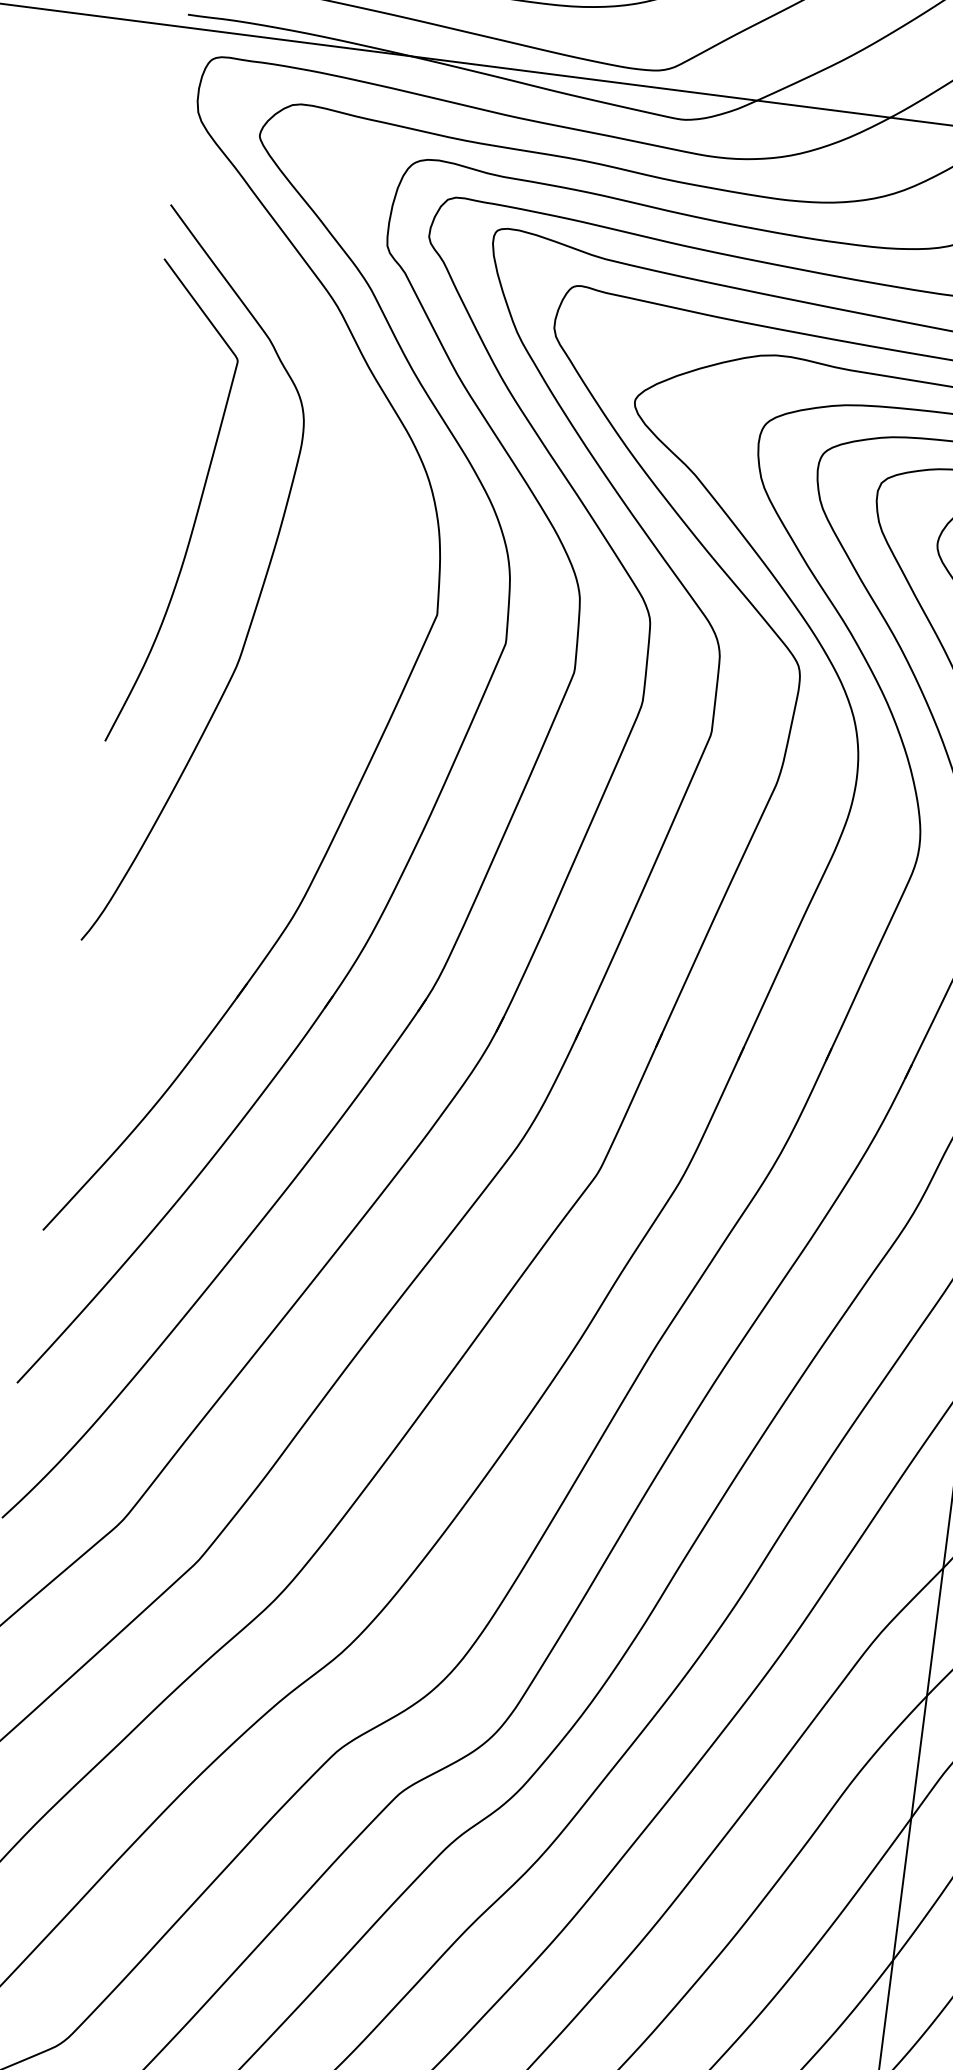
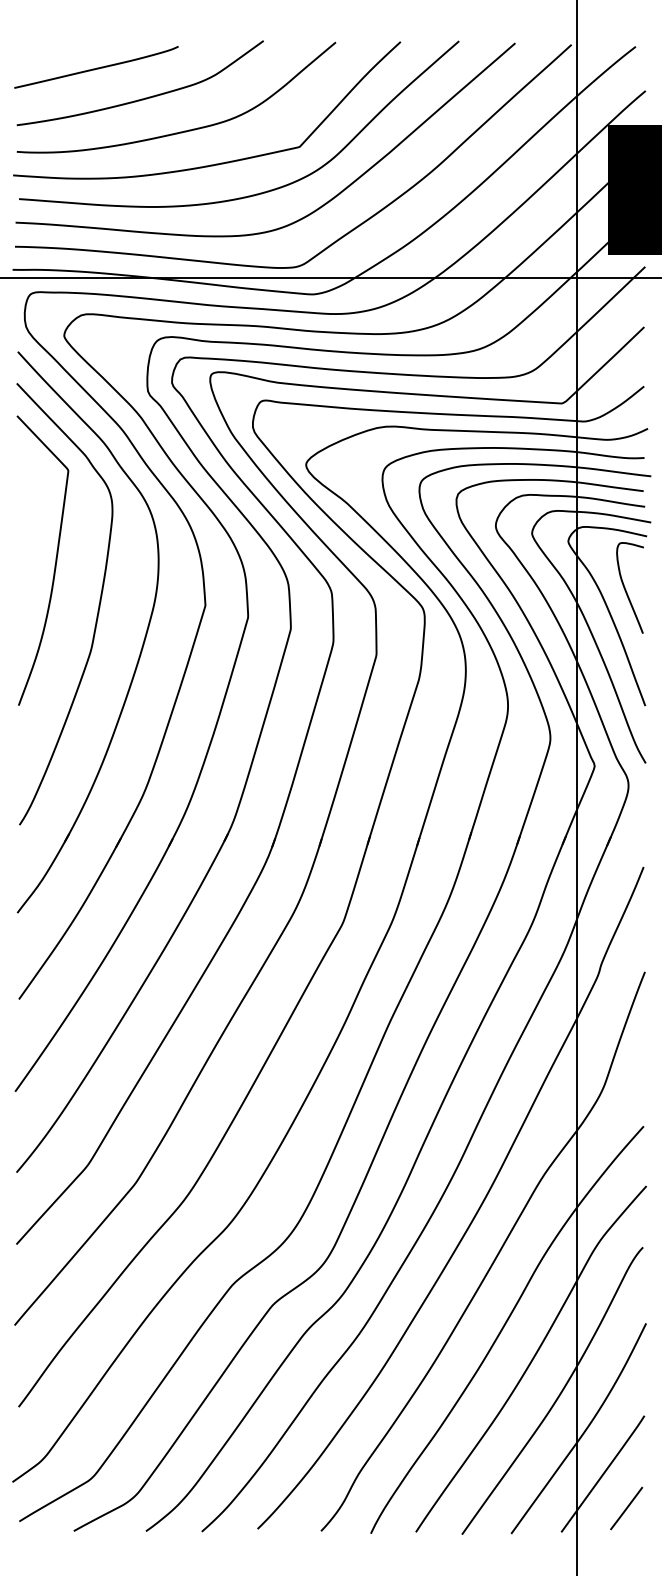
part: (322, 669) -> (141, 646), added

